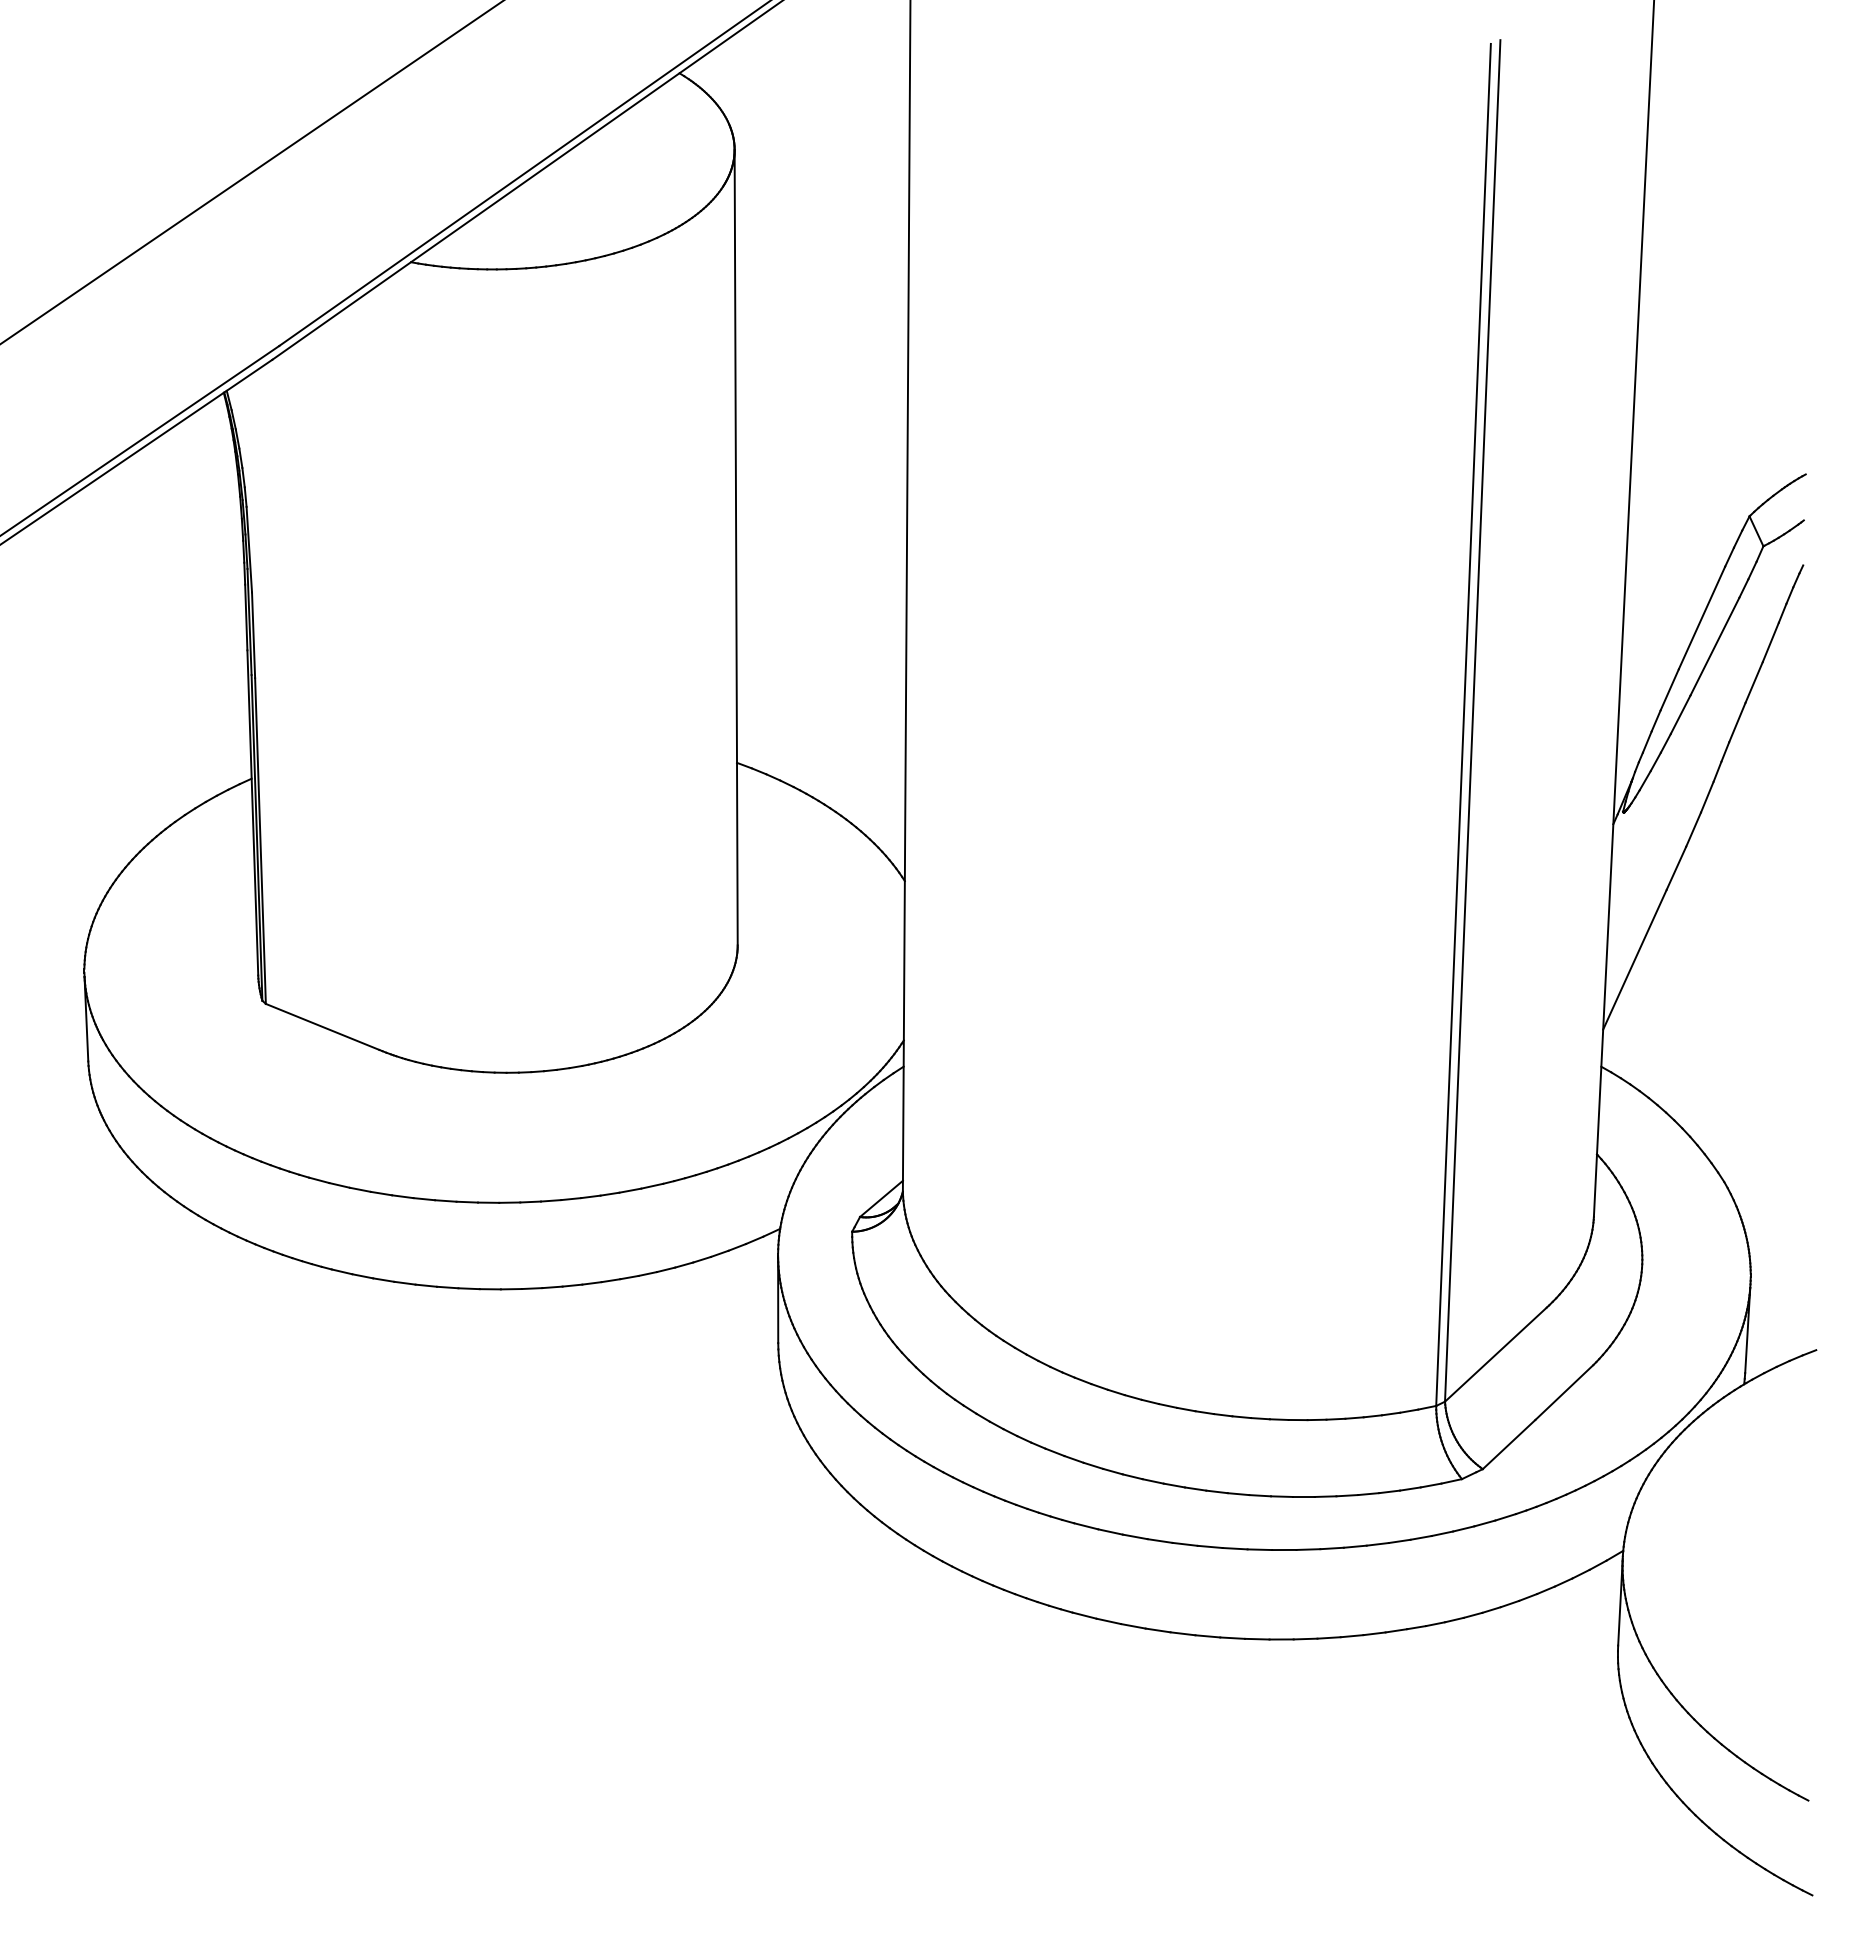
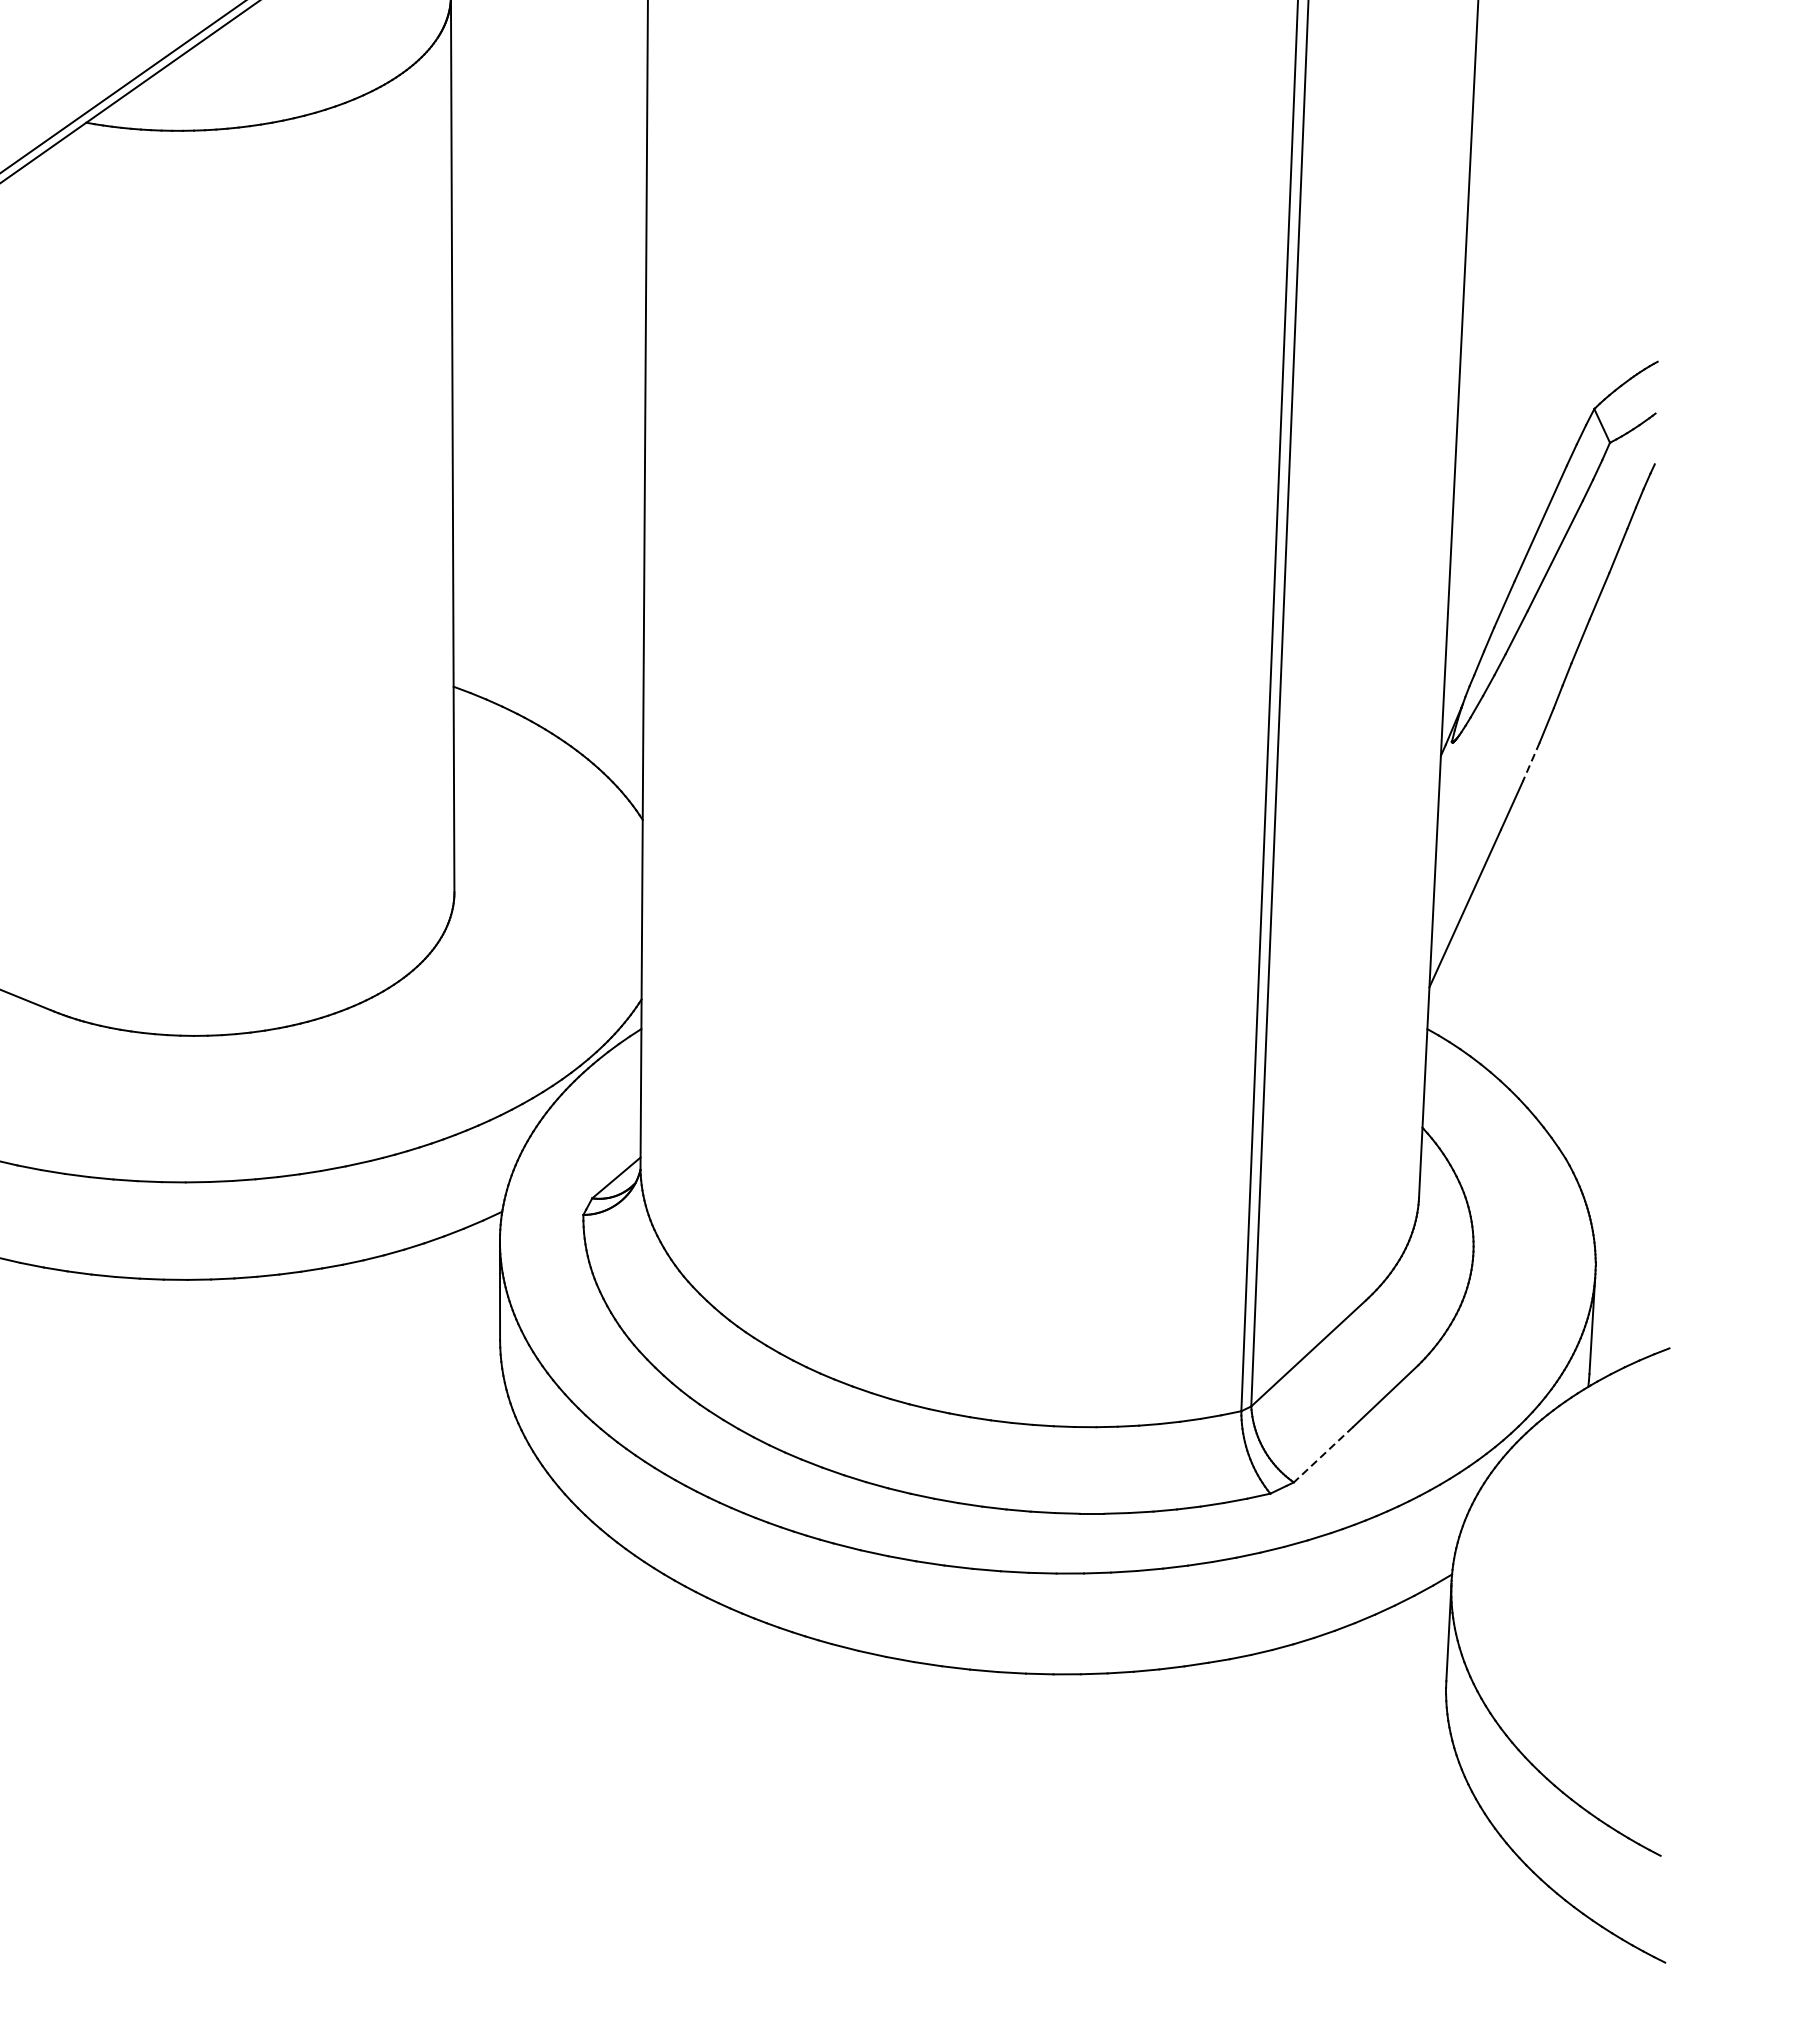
line: (1693, 829) -> (1531, 761), solid -> dashed
line: (1508, 1444) -> (1322, 1454), solid -> dashed

